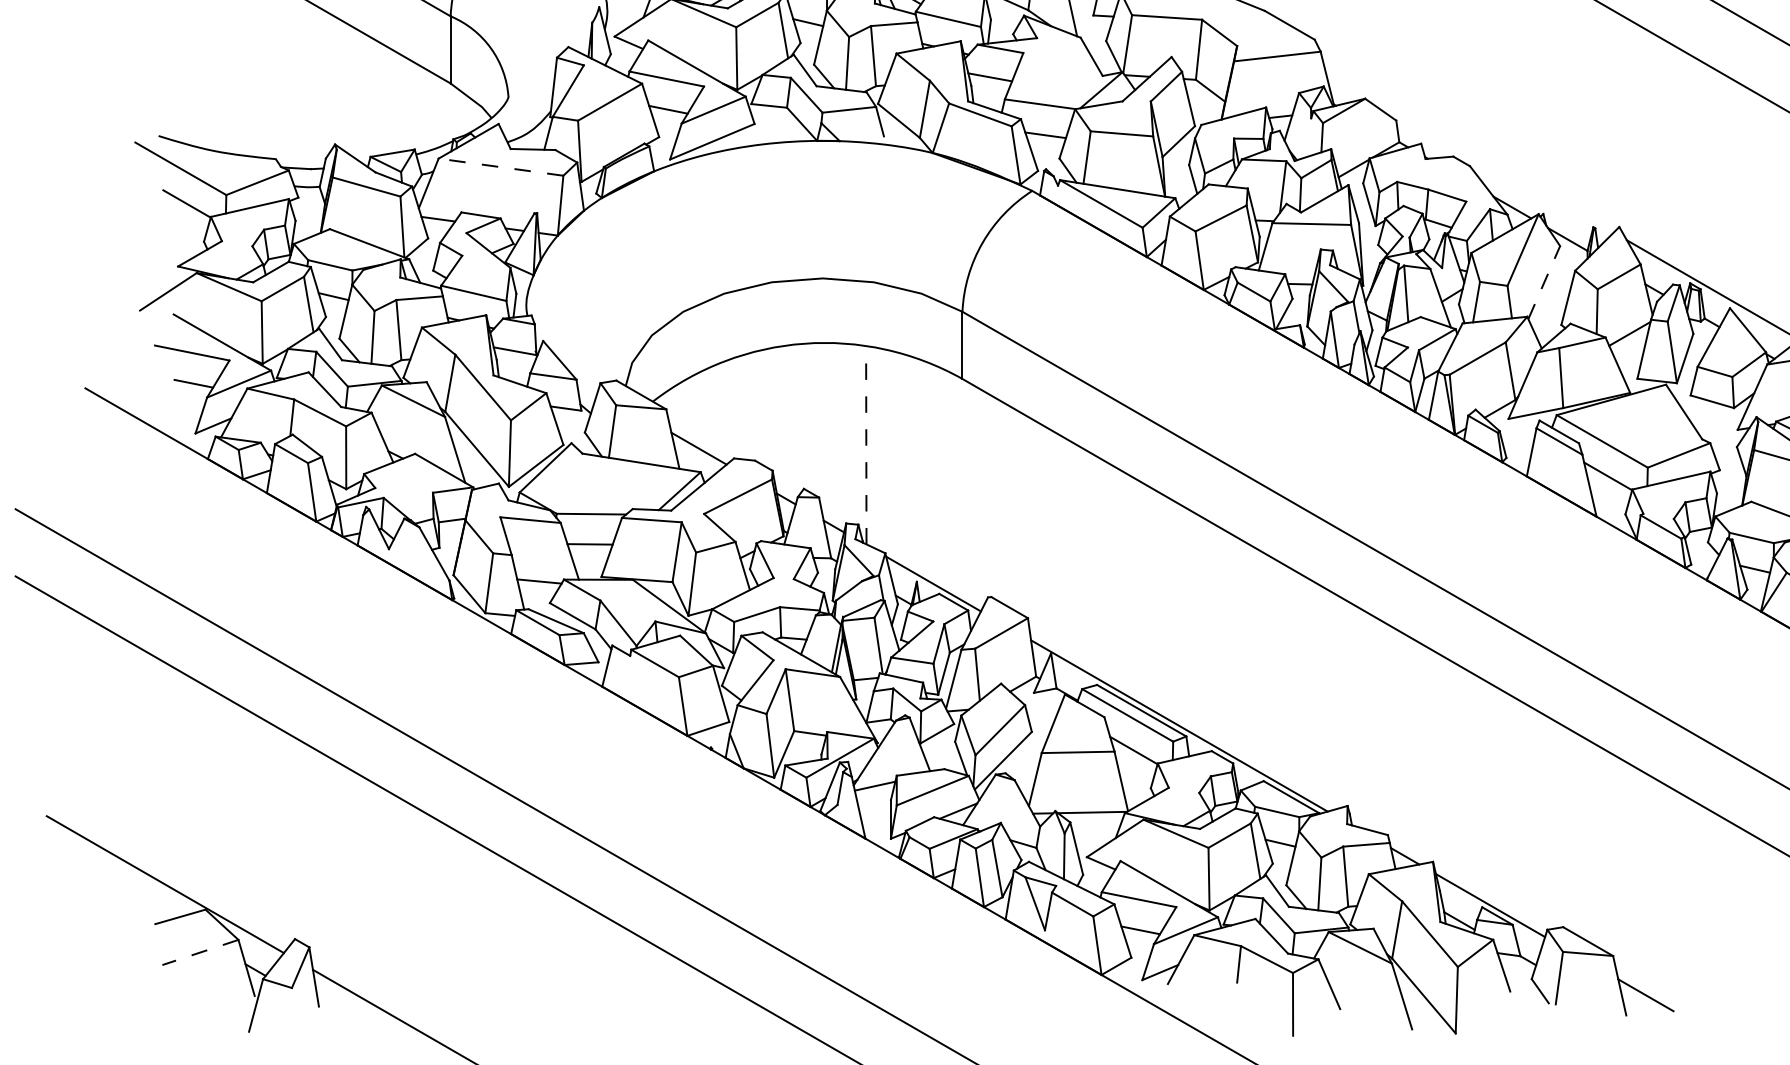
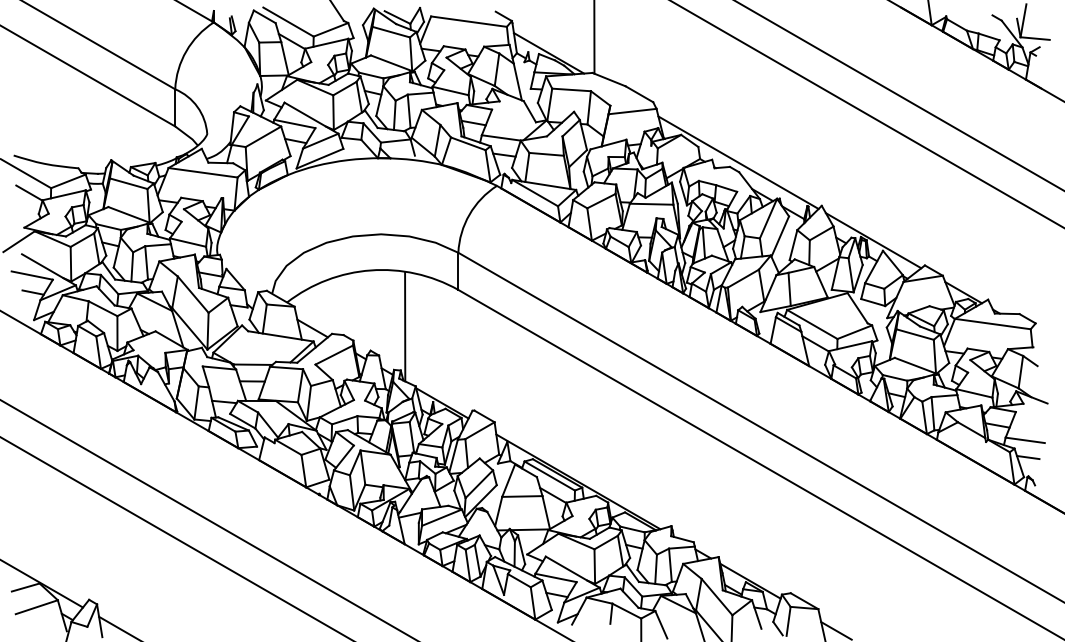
line: (1468, 148) -> (738, 162), added
line: (501, 166) -> (203, 172), dashed -> solid
line: (1544, 282) -> (780, 236), dashed -> solid
line: (866, 445) -> (405, 326), dashed -> solid
line: (199, 953) -> (36, 607), dashed -> solid

